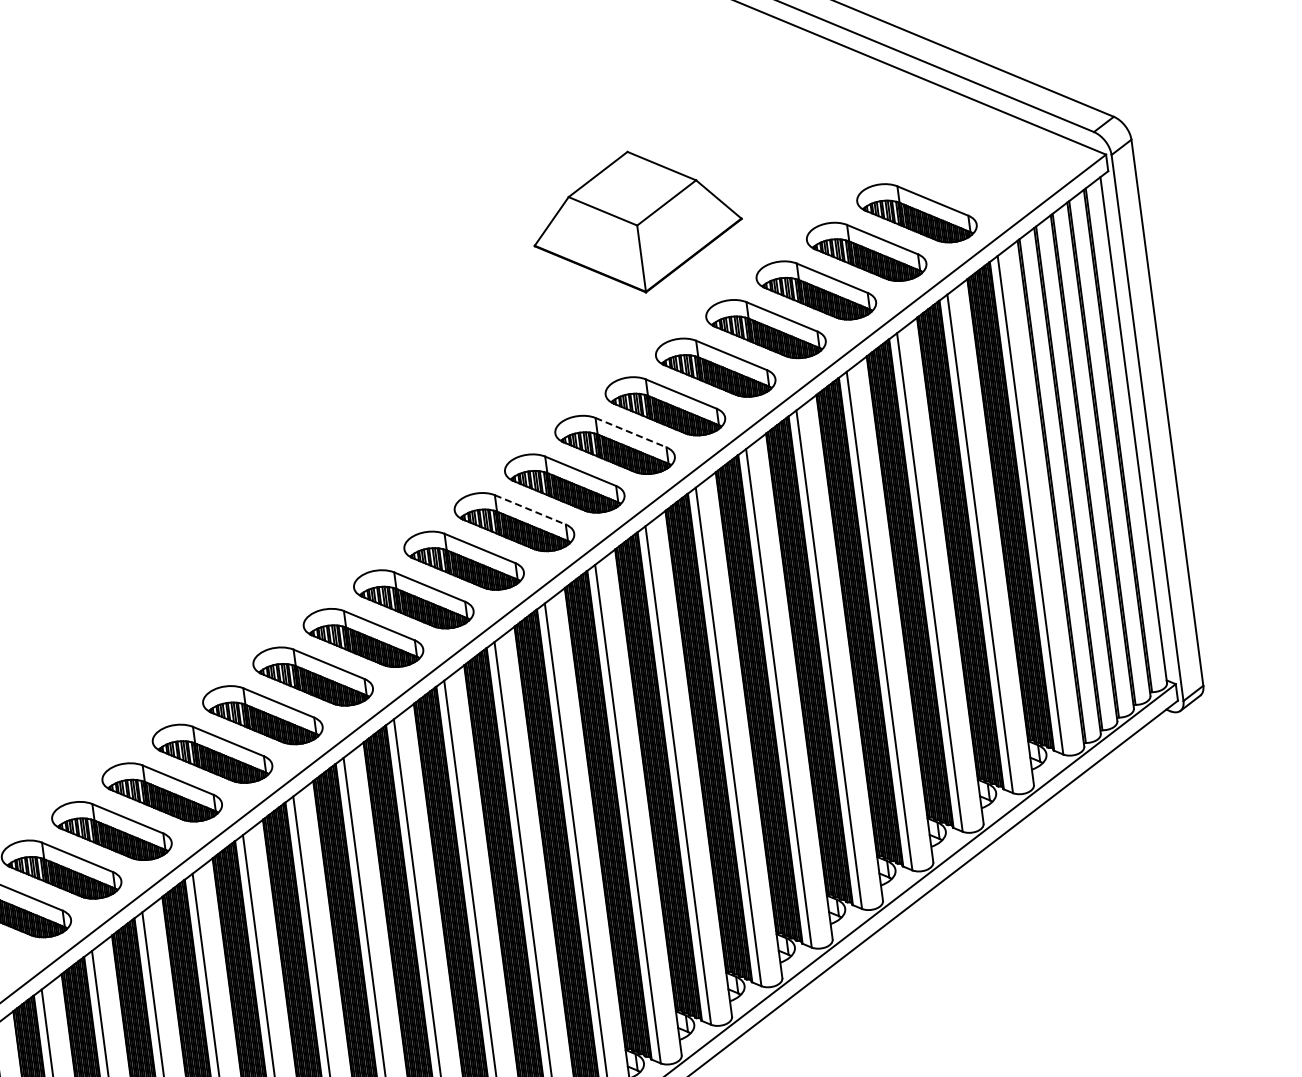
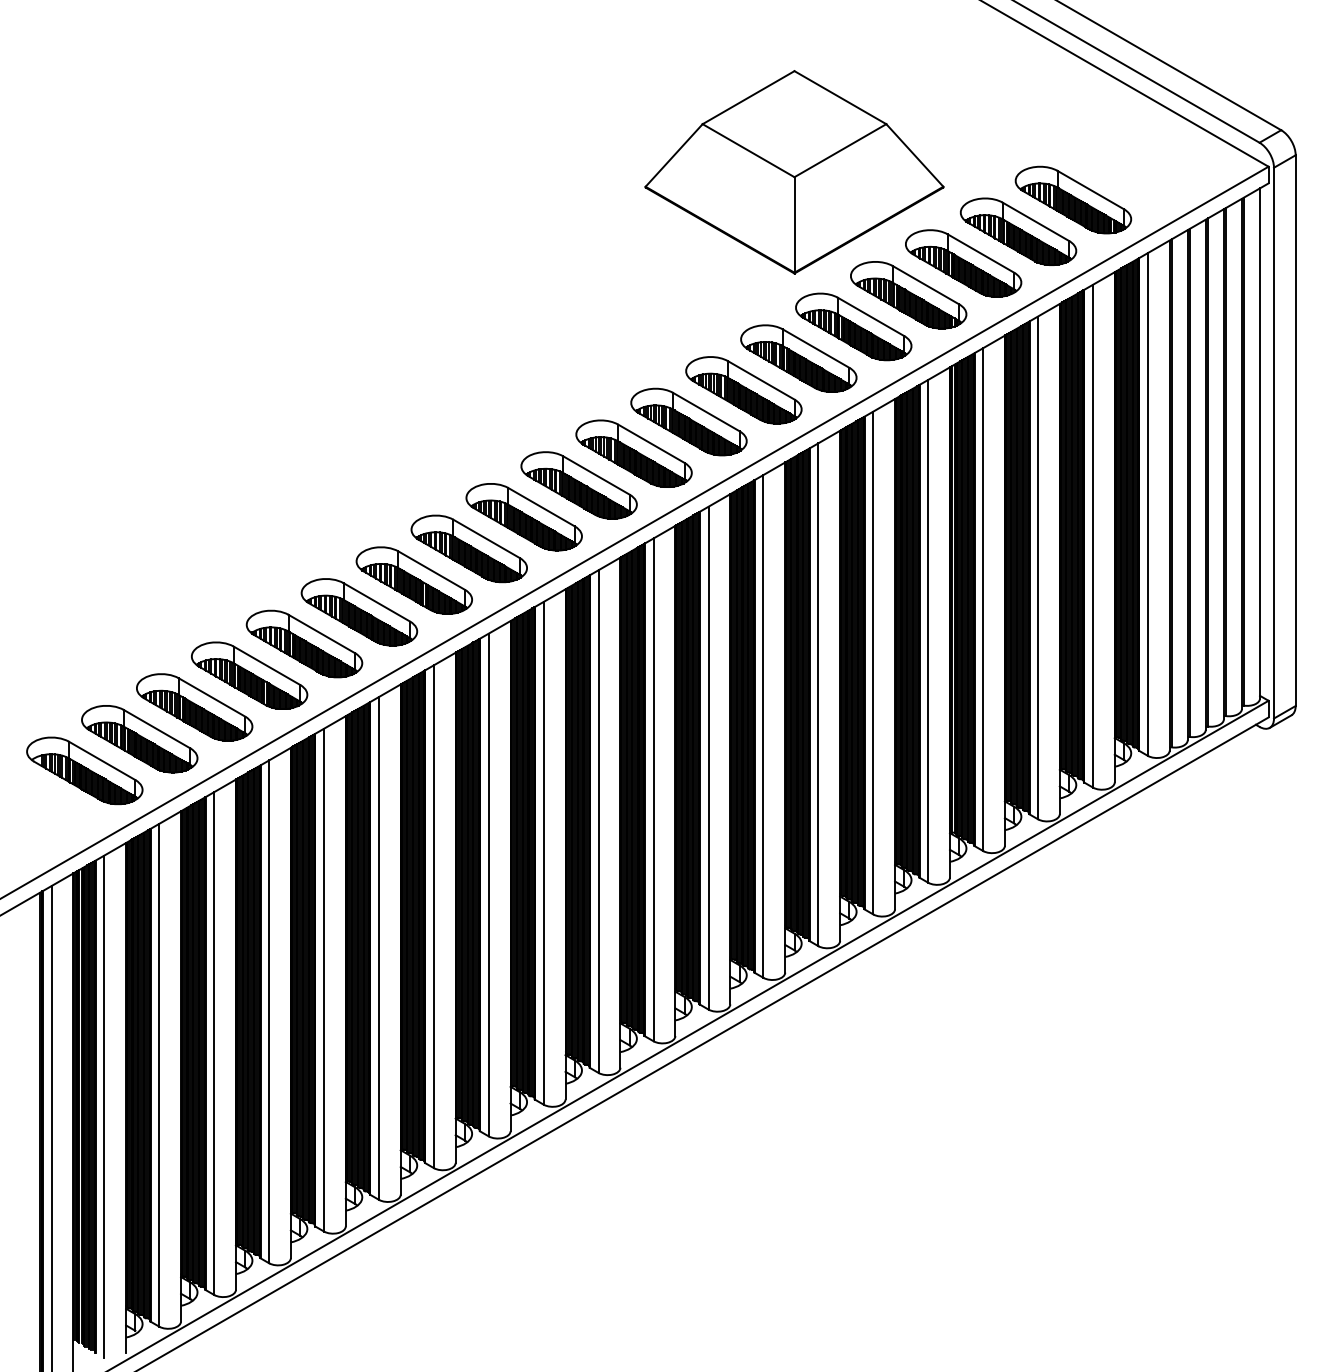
part: (636, 222) -> (794, 172), size x1.43
line: (631, 432) -> (761, 380), dashed -> solid
line: (530, 510) -> (651, 444), dashed -> solid

